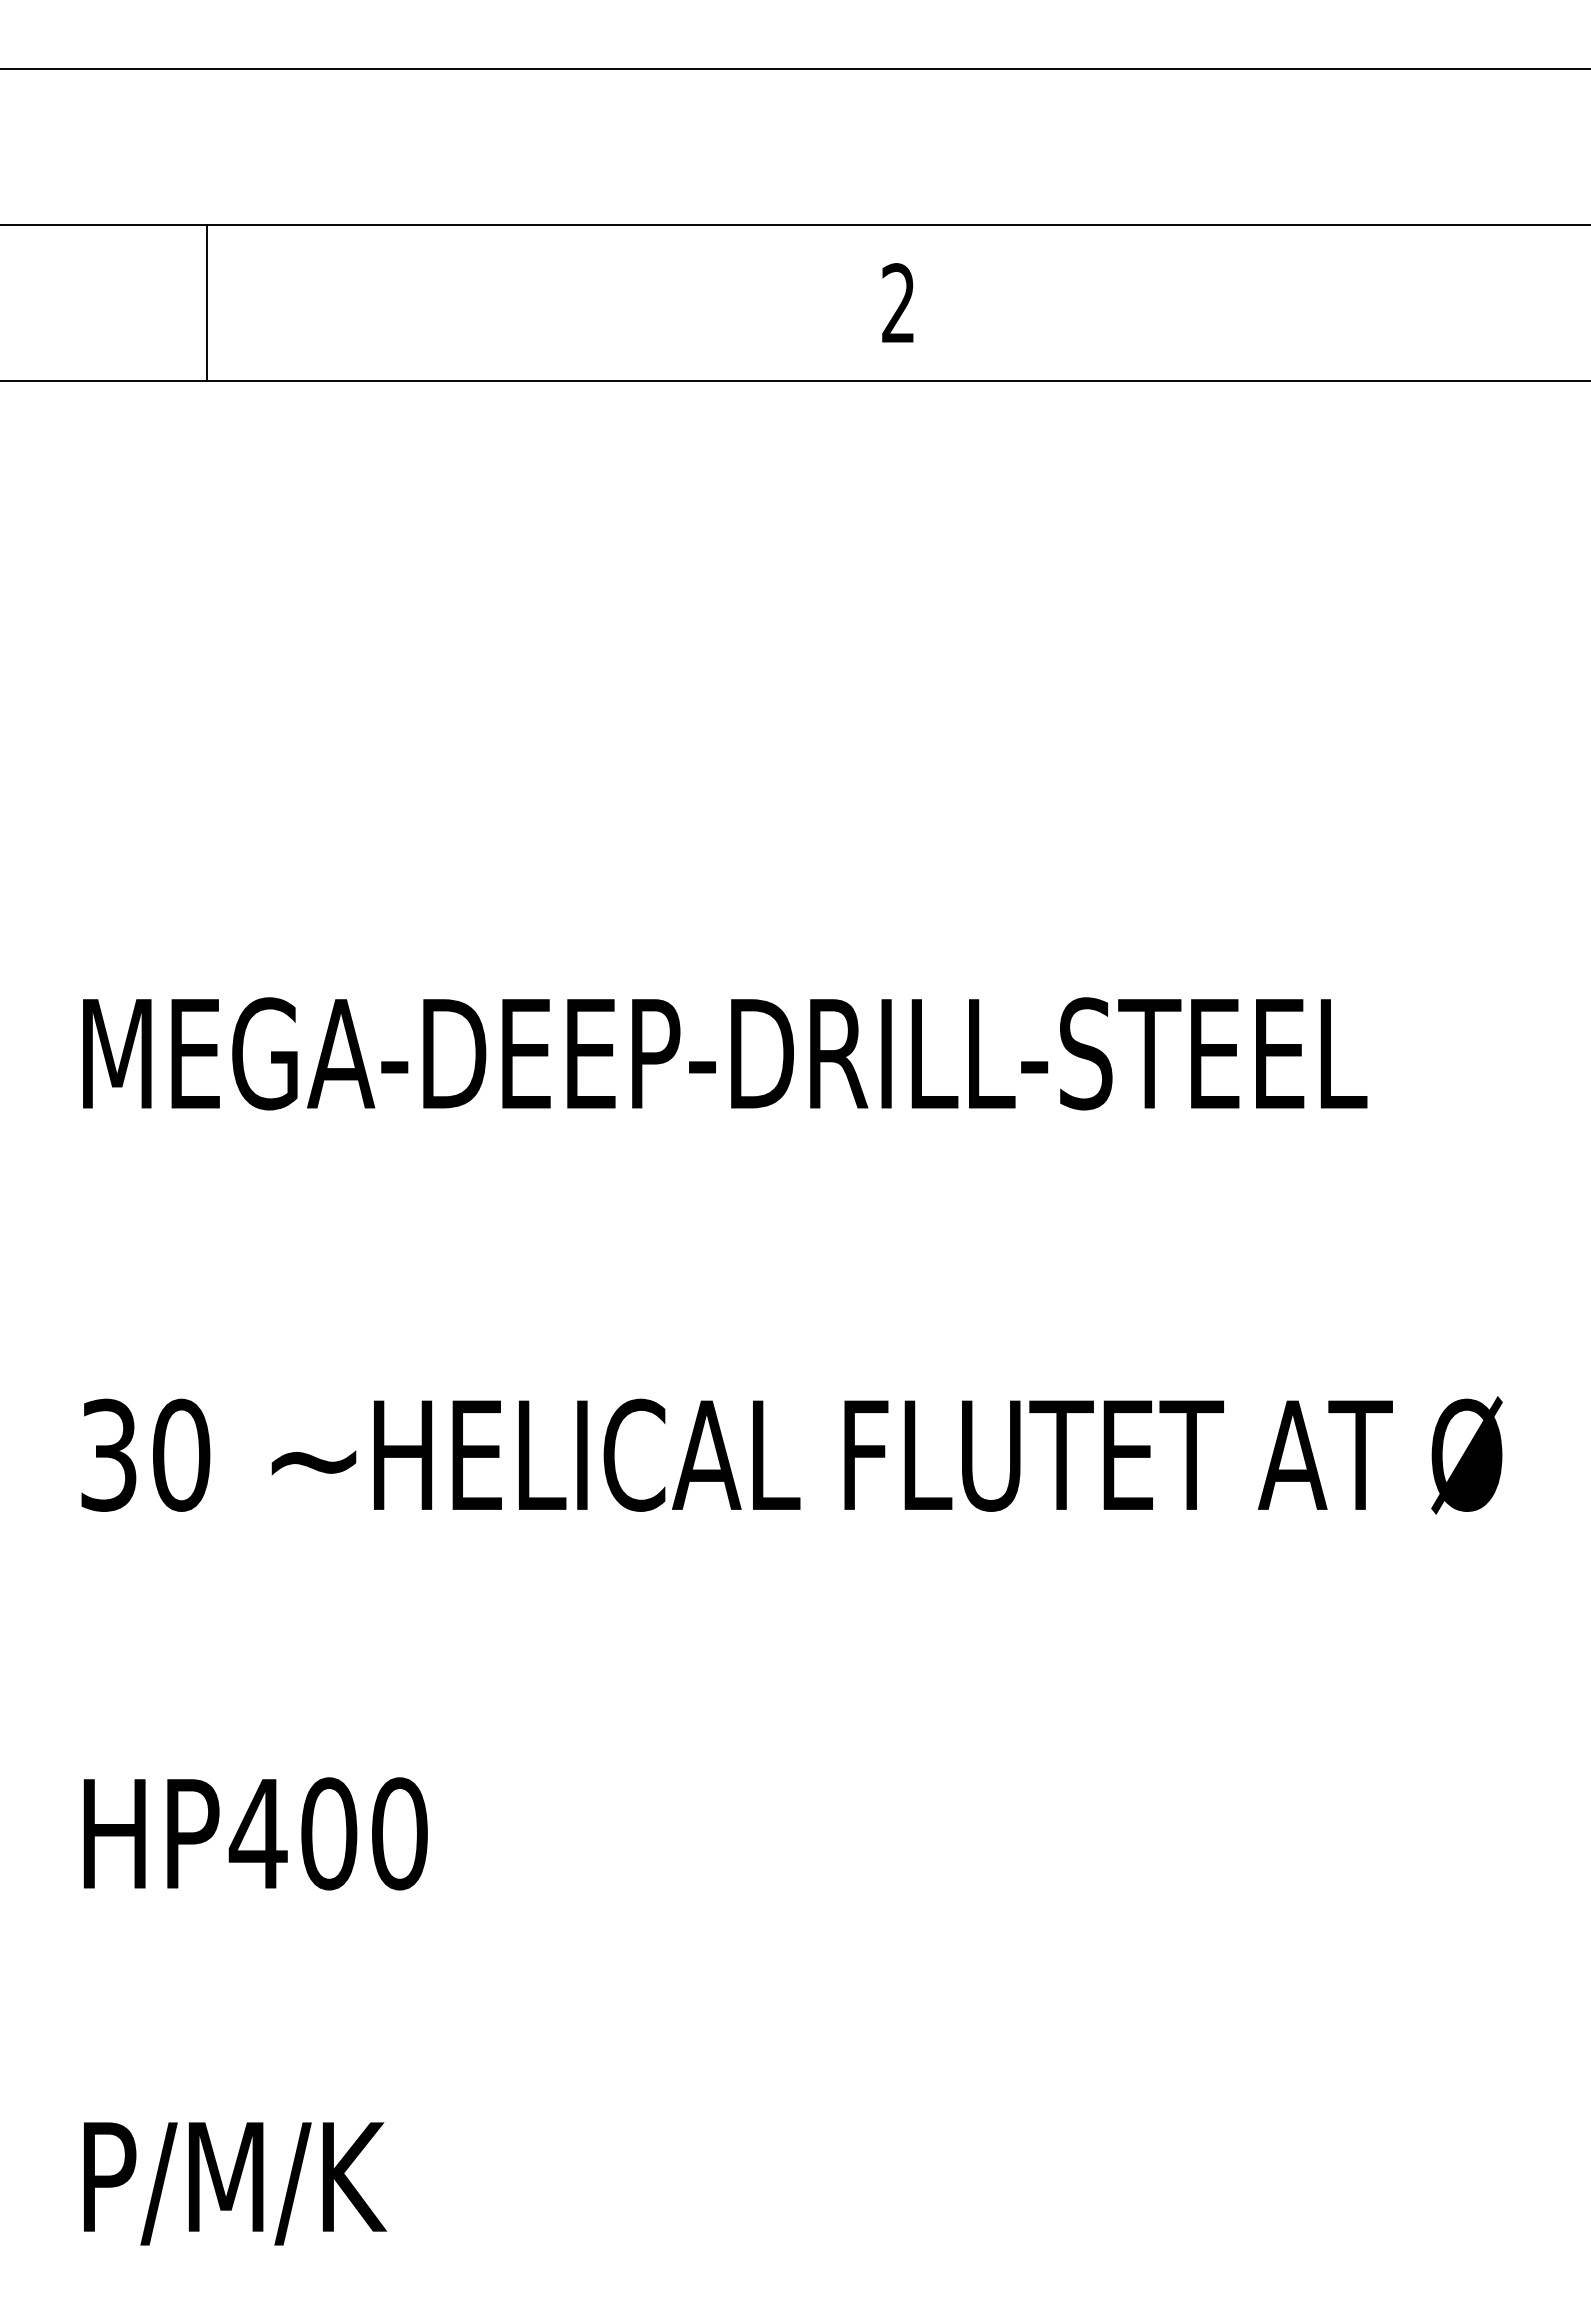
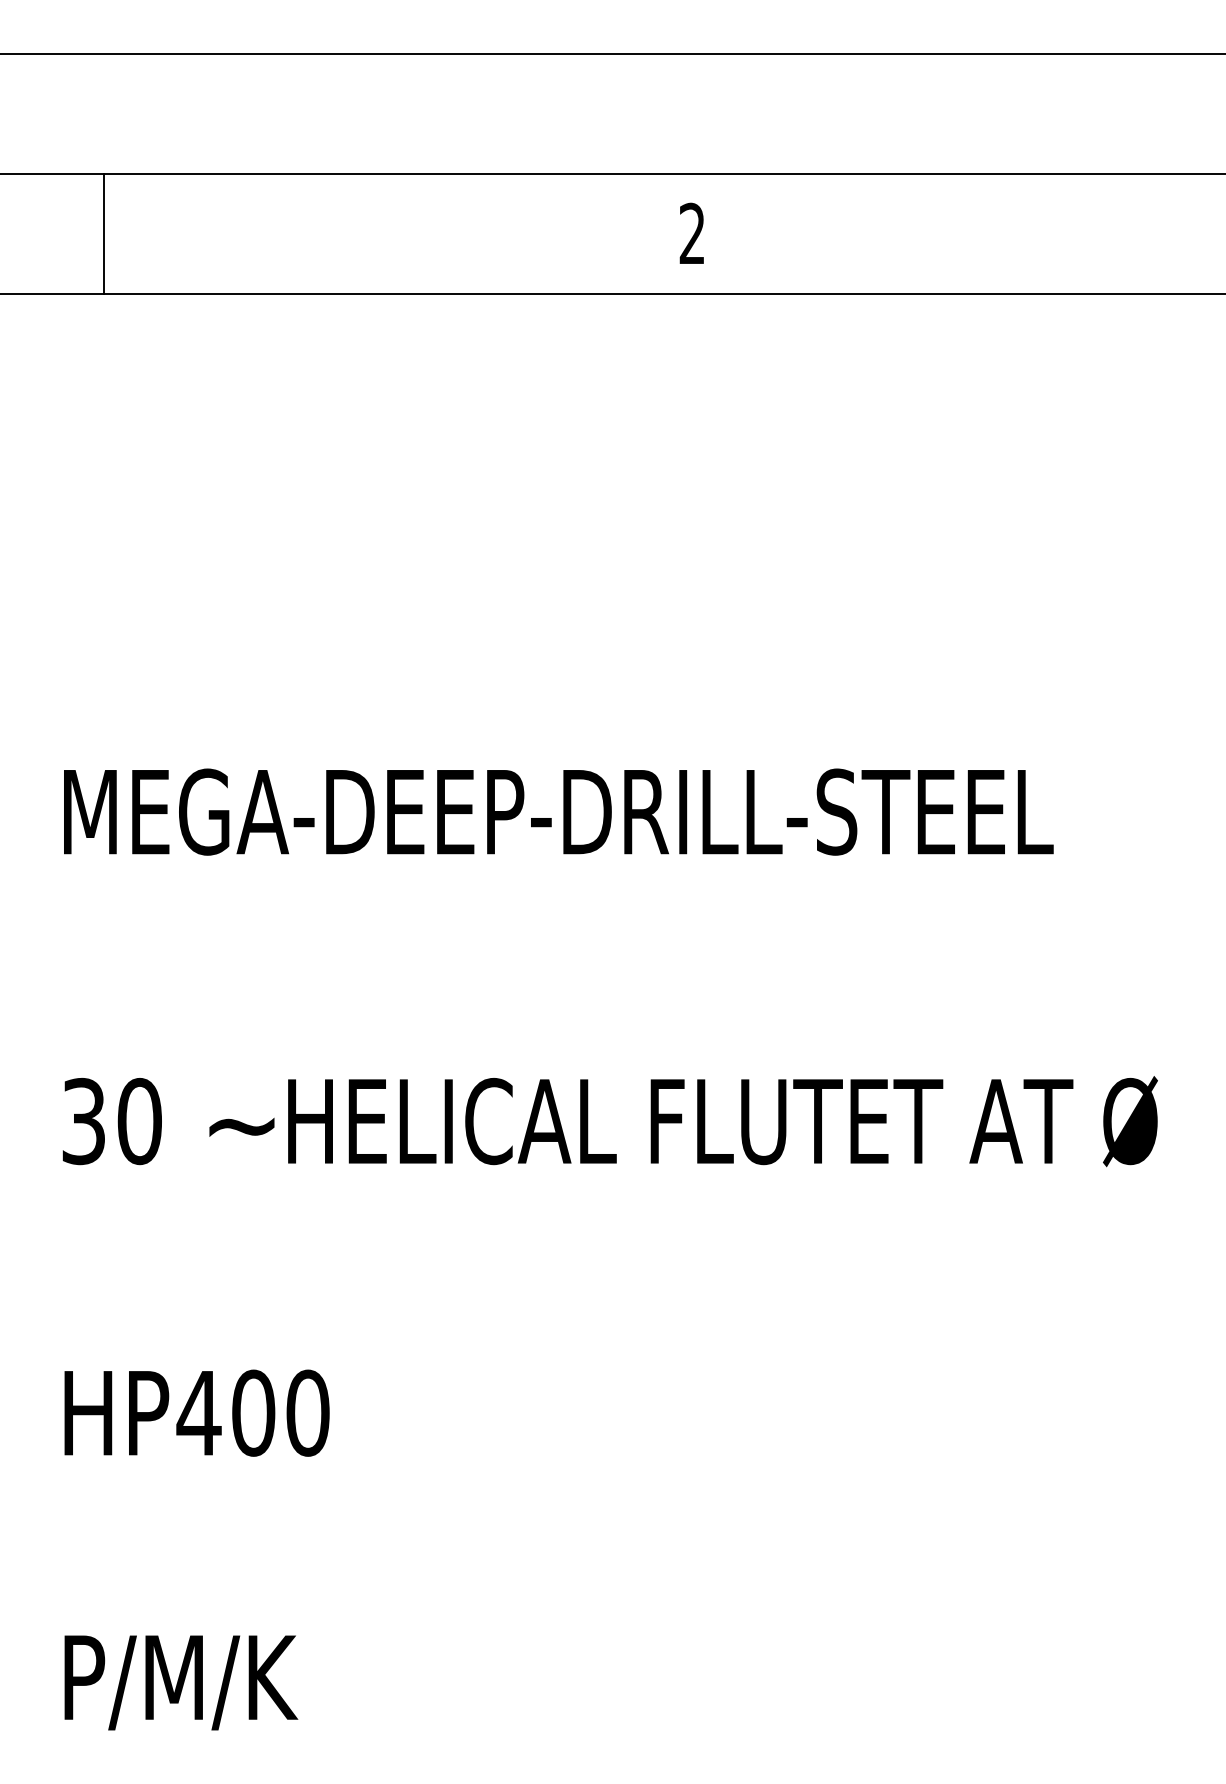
line: (207, 303) -> (104, 233), moved

